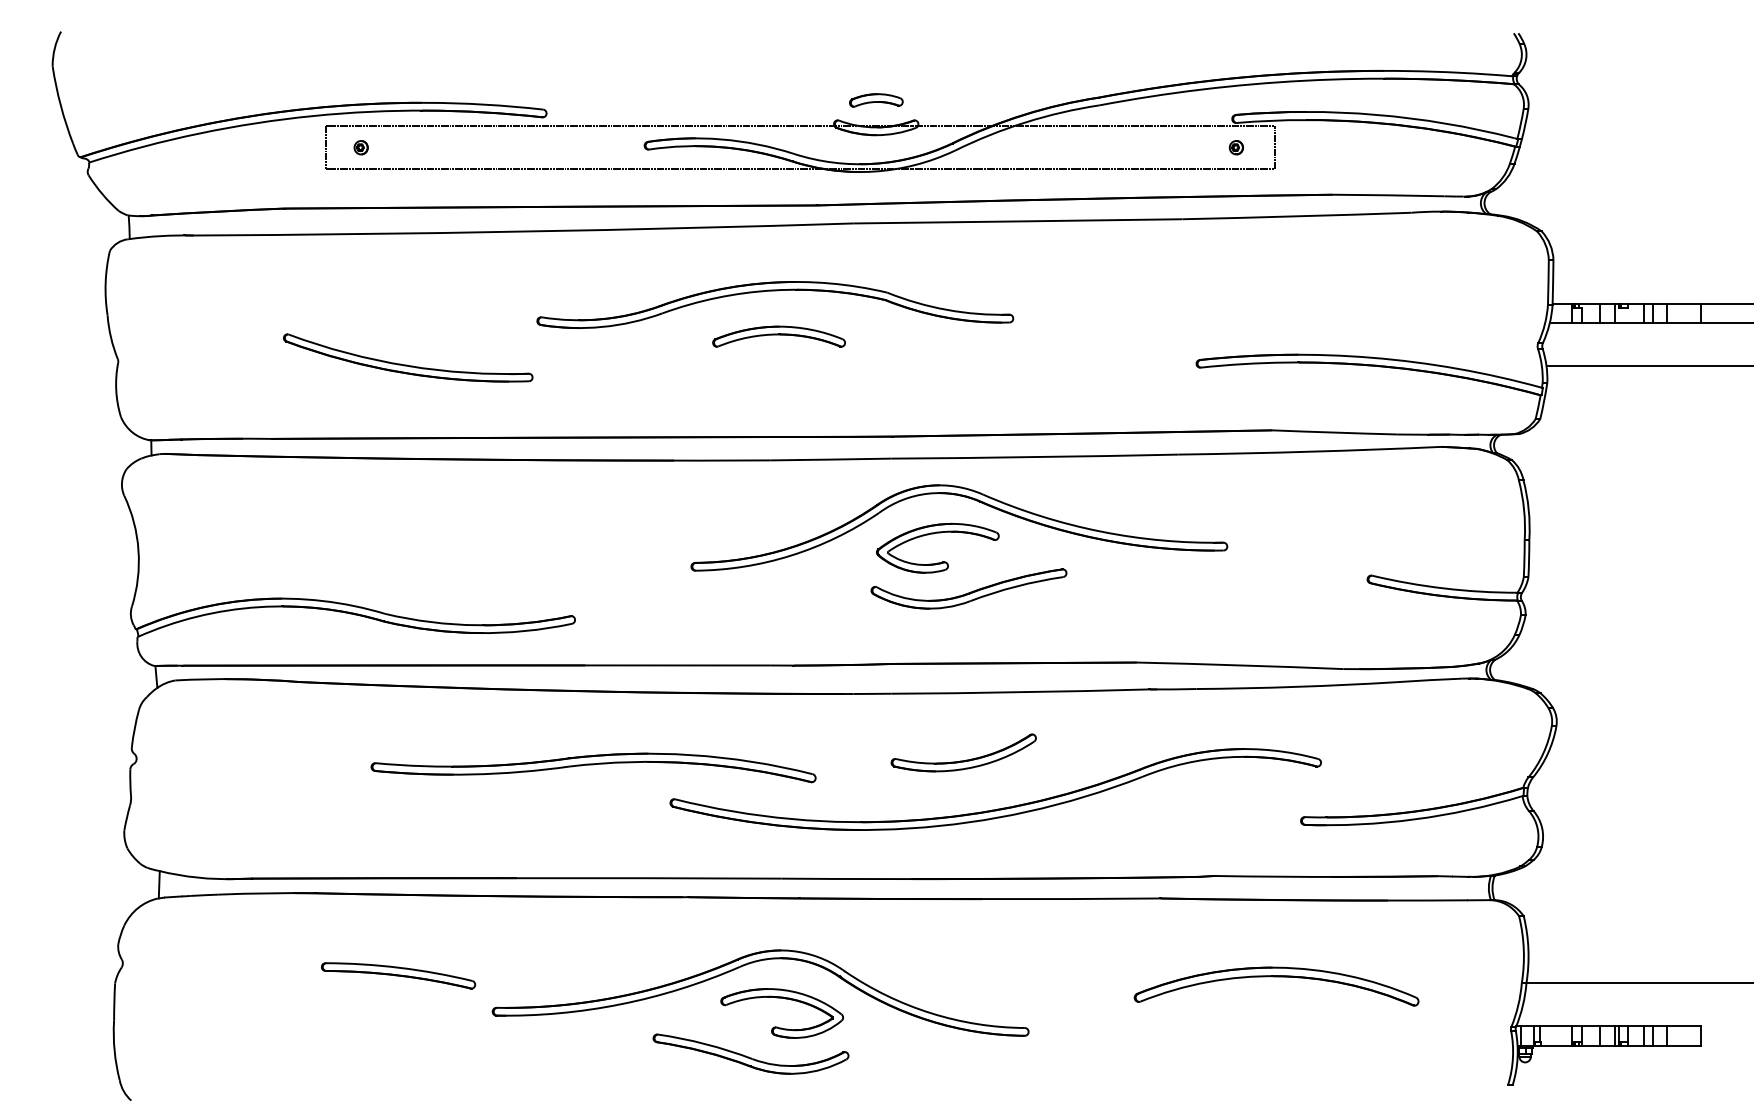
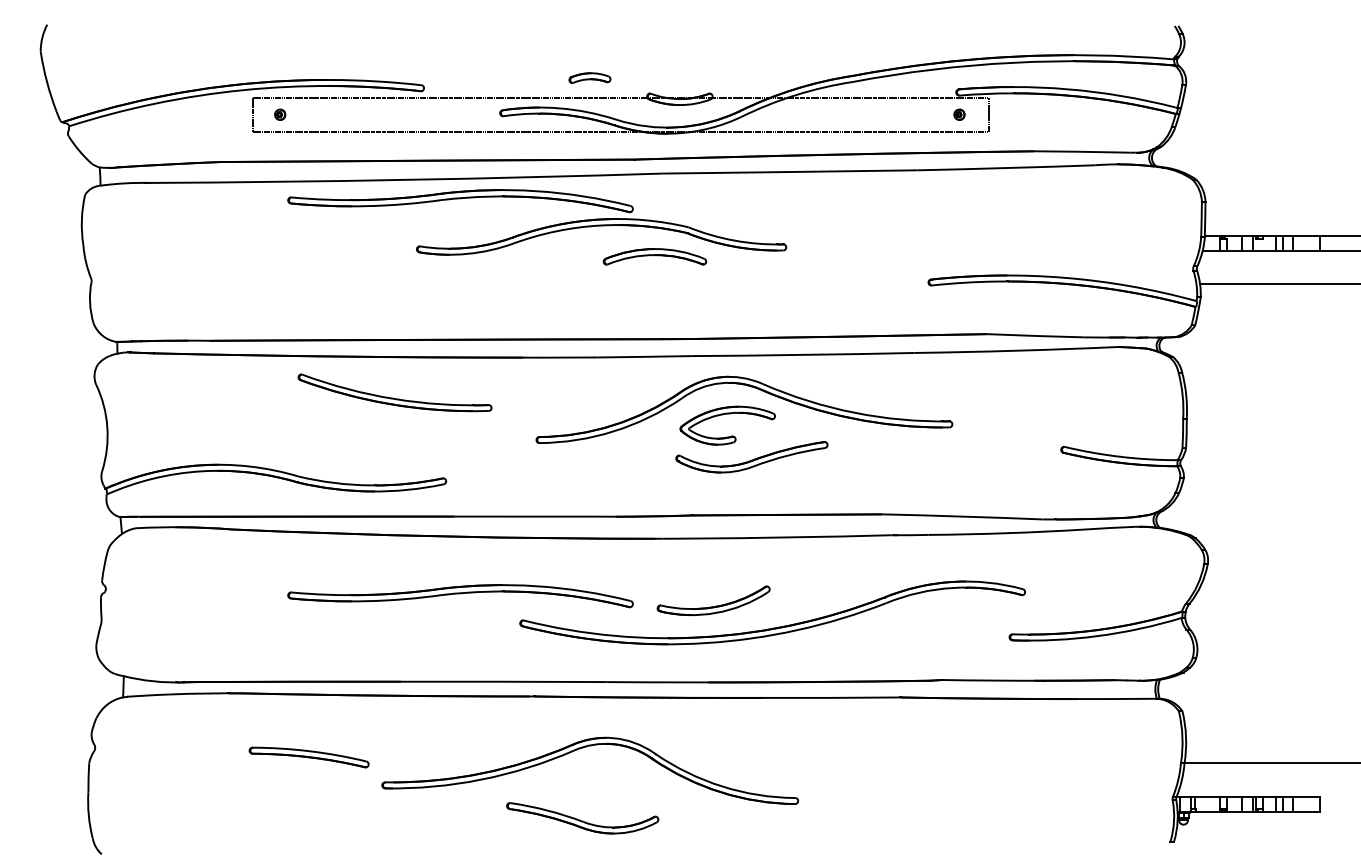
part: (876, 100) -> (590, 78), moved
part: (593, 258) -> (460, 200), added
part: (778, 336) -> (654, 256), moved
part: (407, 364) -> (394, 397), moved
part: (966, 759) -> (715, 605), moved
part: (1276, 977) -> (990, 758), removed
part: (777, 1026) -> (603, 796), removed

